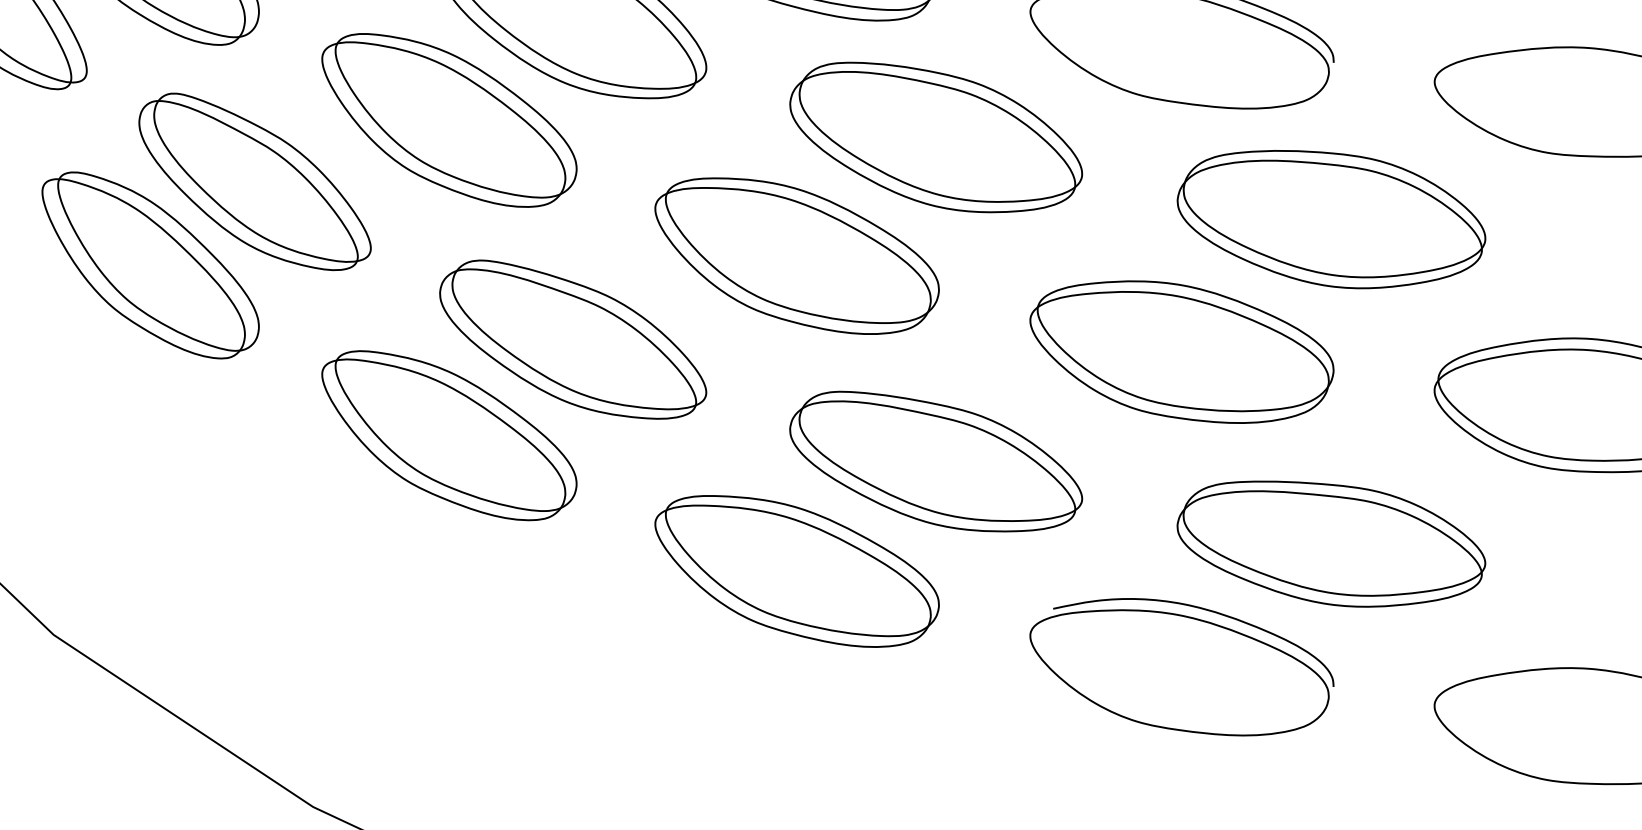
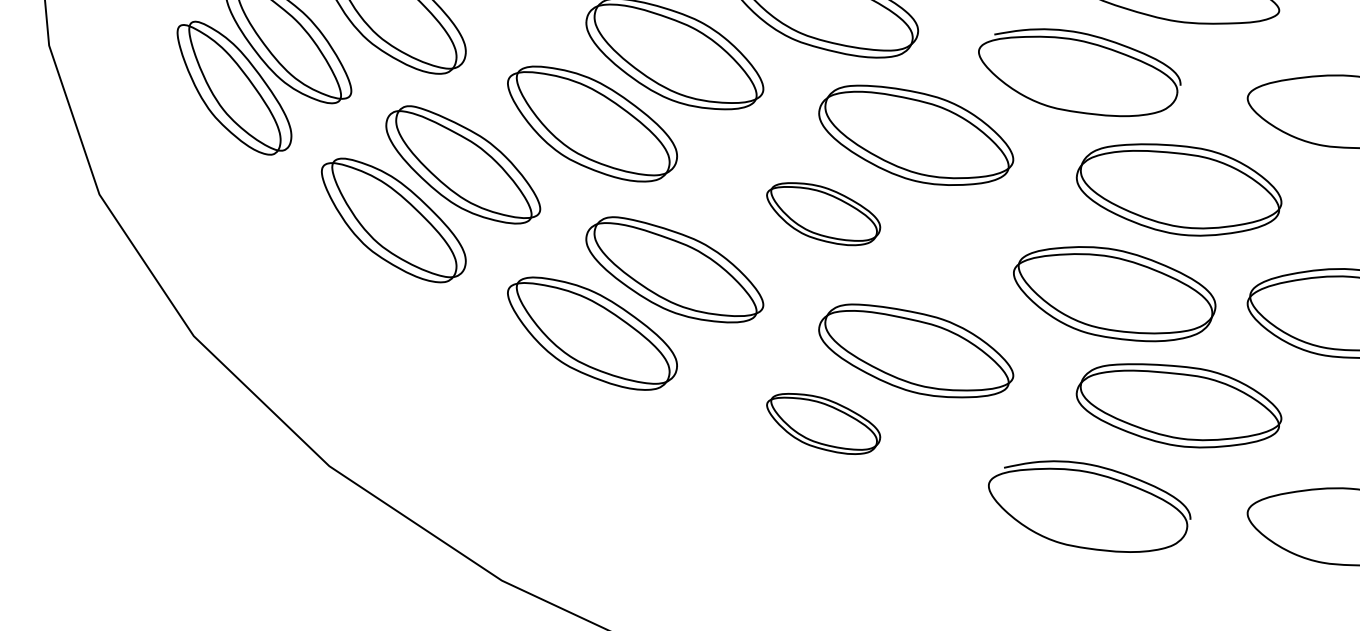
part: (796, 254) -> (823, 213), size x0.6
part: (1181, 352) -> (1114, 294), moved
part: (796, 570) -> (823, 423), size x0.6
part: (1181, 666) -> (1089, 506), moved

